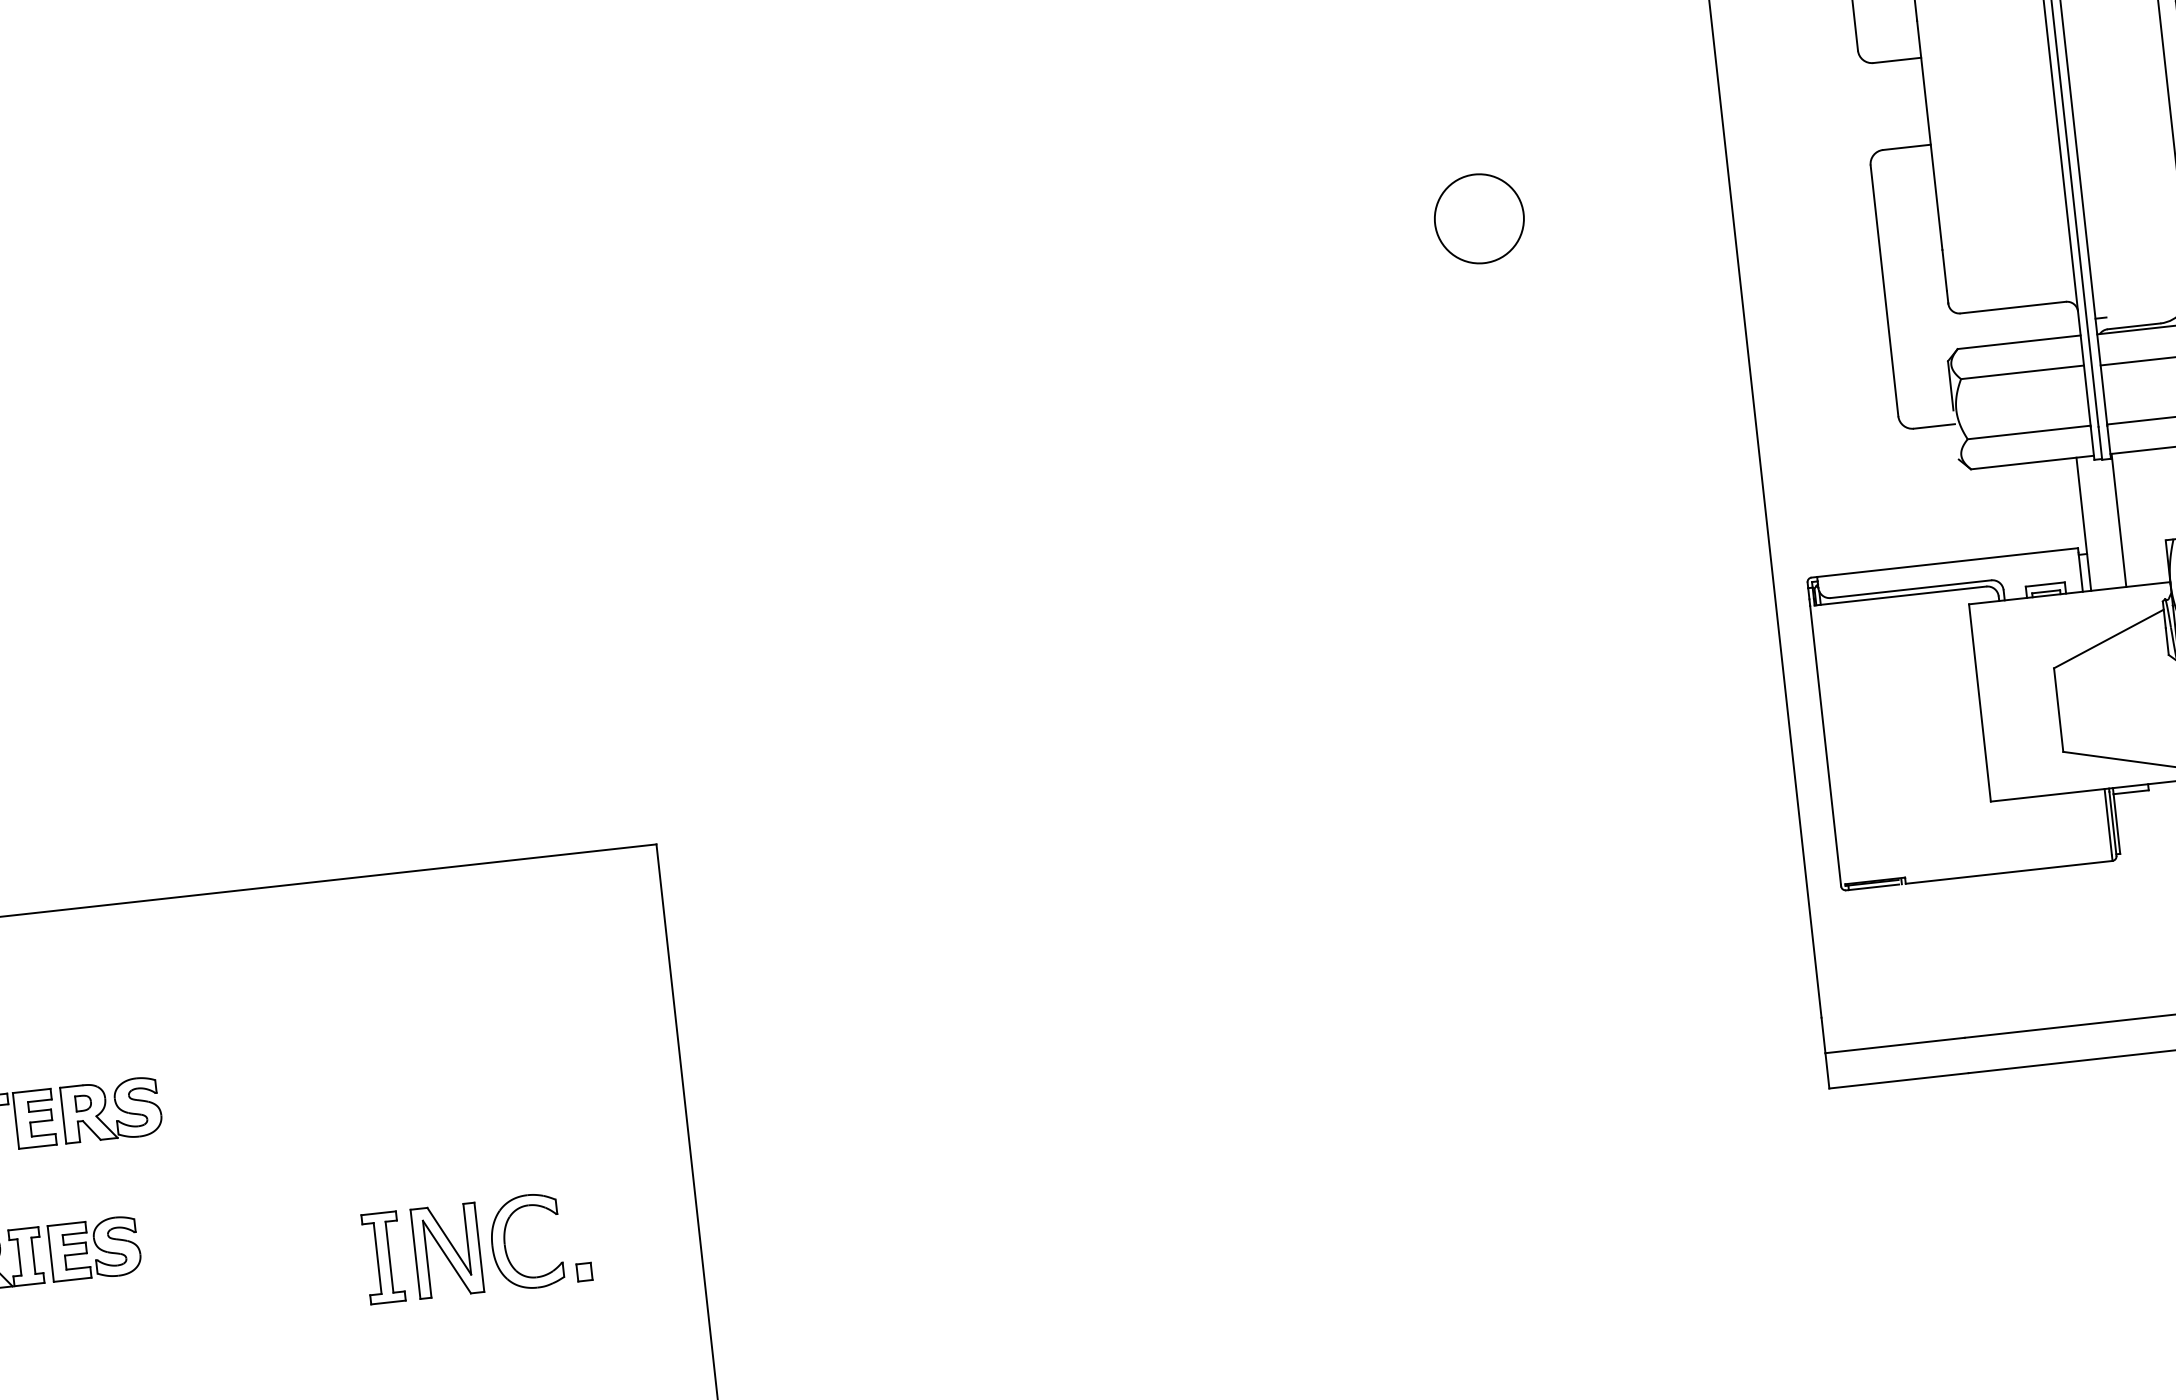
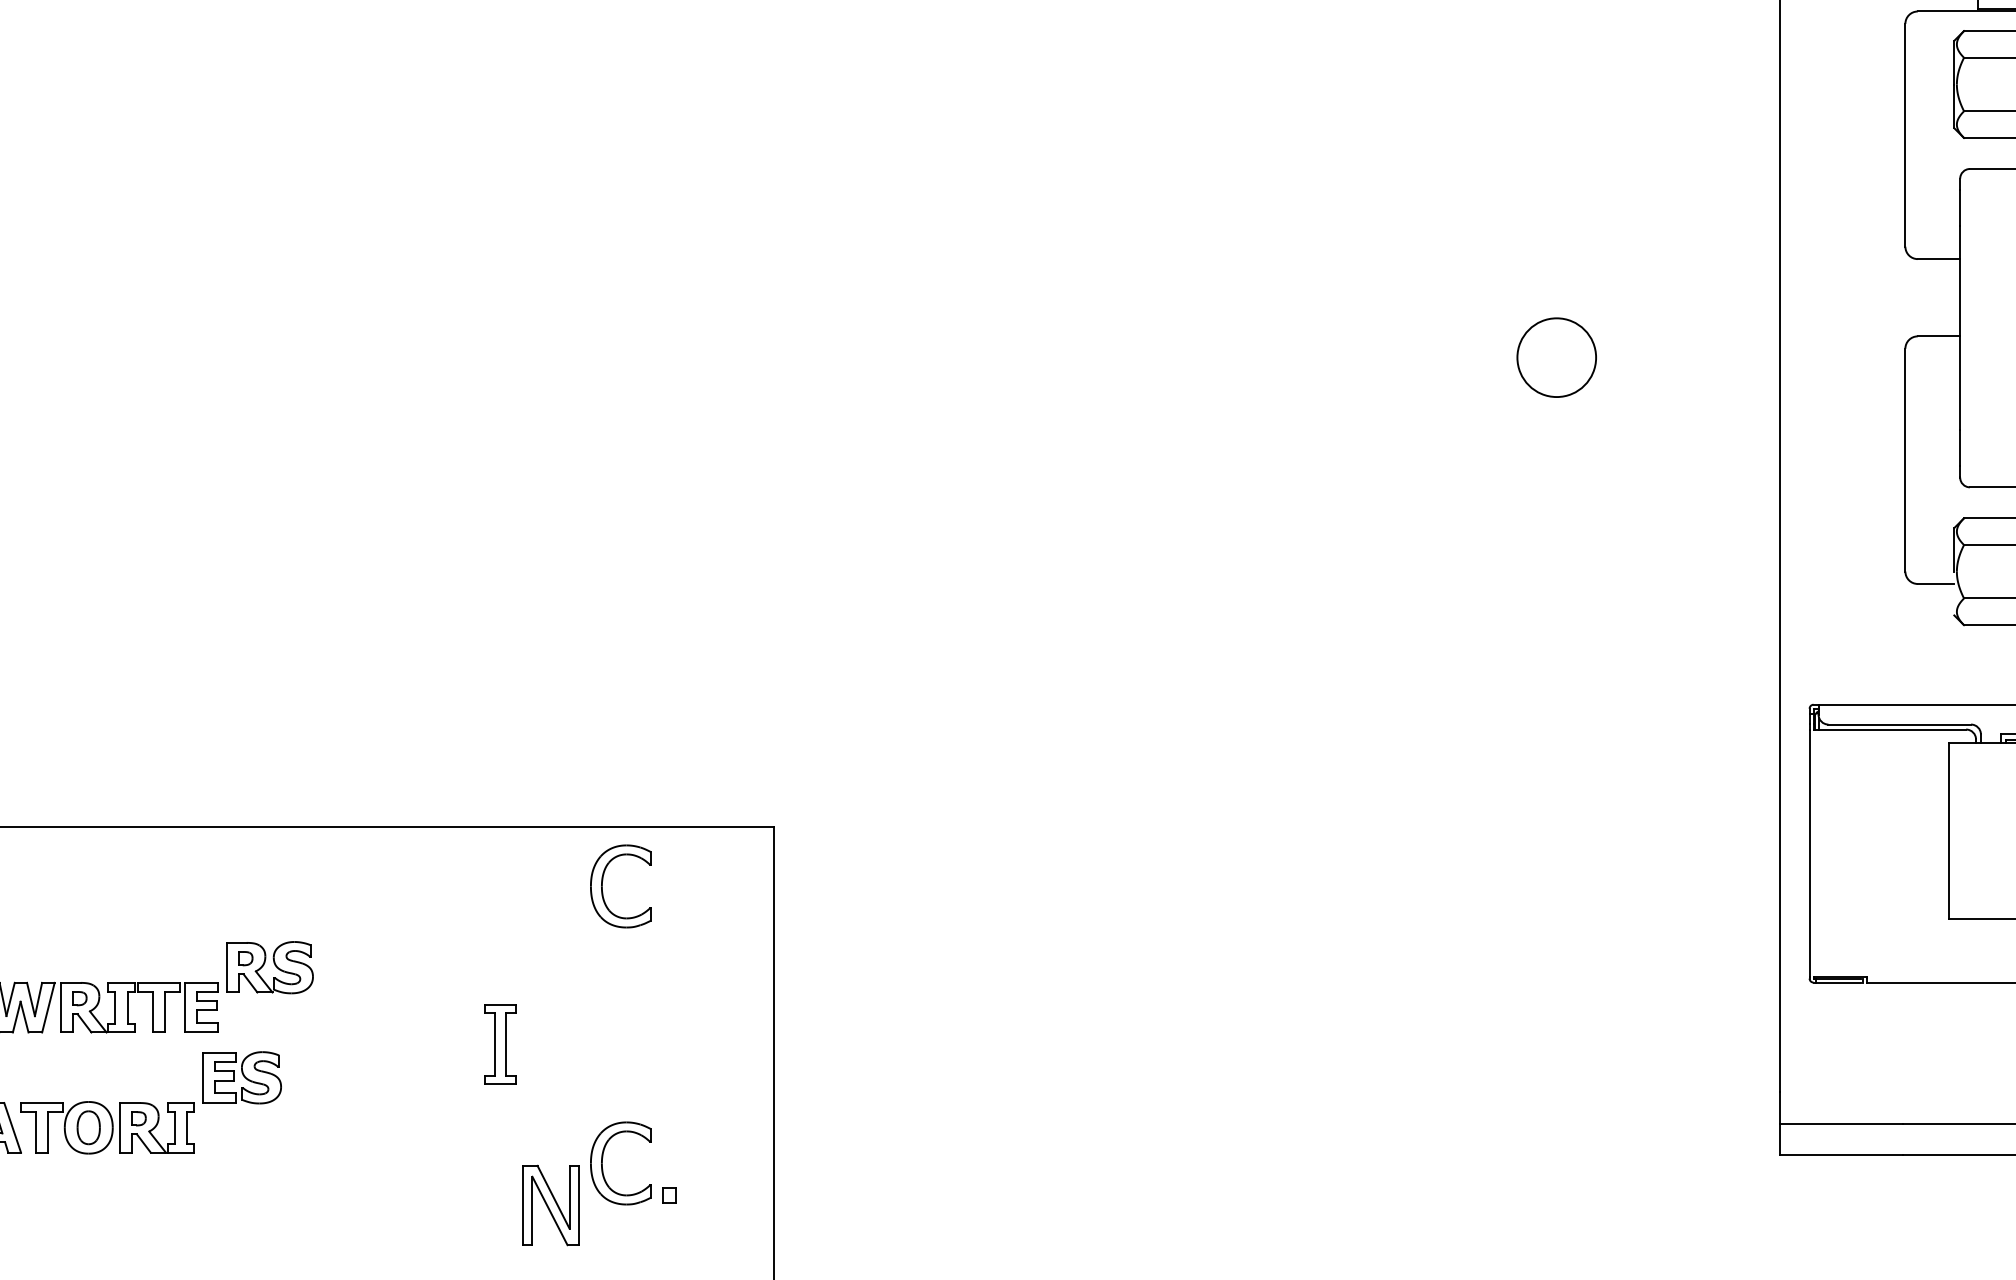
part: (471, 932) -> (602, 886), added
part: (111, 1110) -> (269, 967), moved
part: (94, 1248) -> (241, 1077), moved
part: (446, 1250) -> (550, 1205), moved
part: (383, 1257) -> (500, 1044), moved

